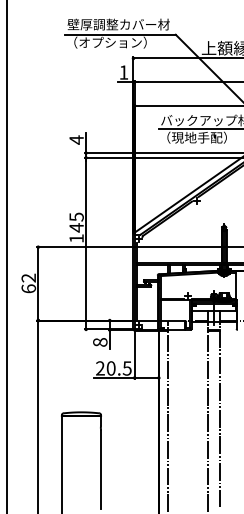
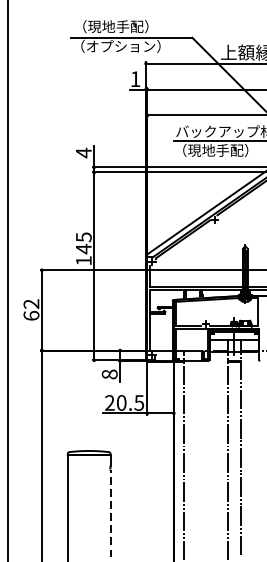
text: (118, 24) -> (129, 26), 壁厚調整カバー材 -> （現地手配）
line: (101, 469) -> (111, 513), solid -> dashed

